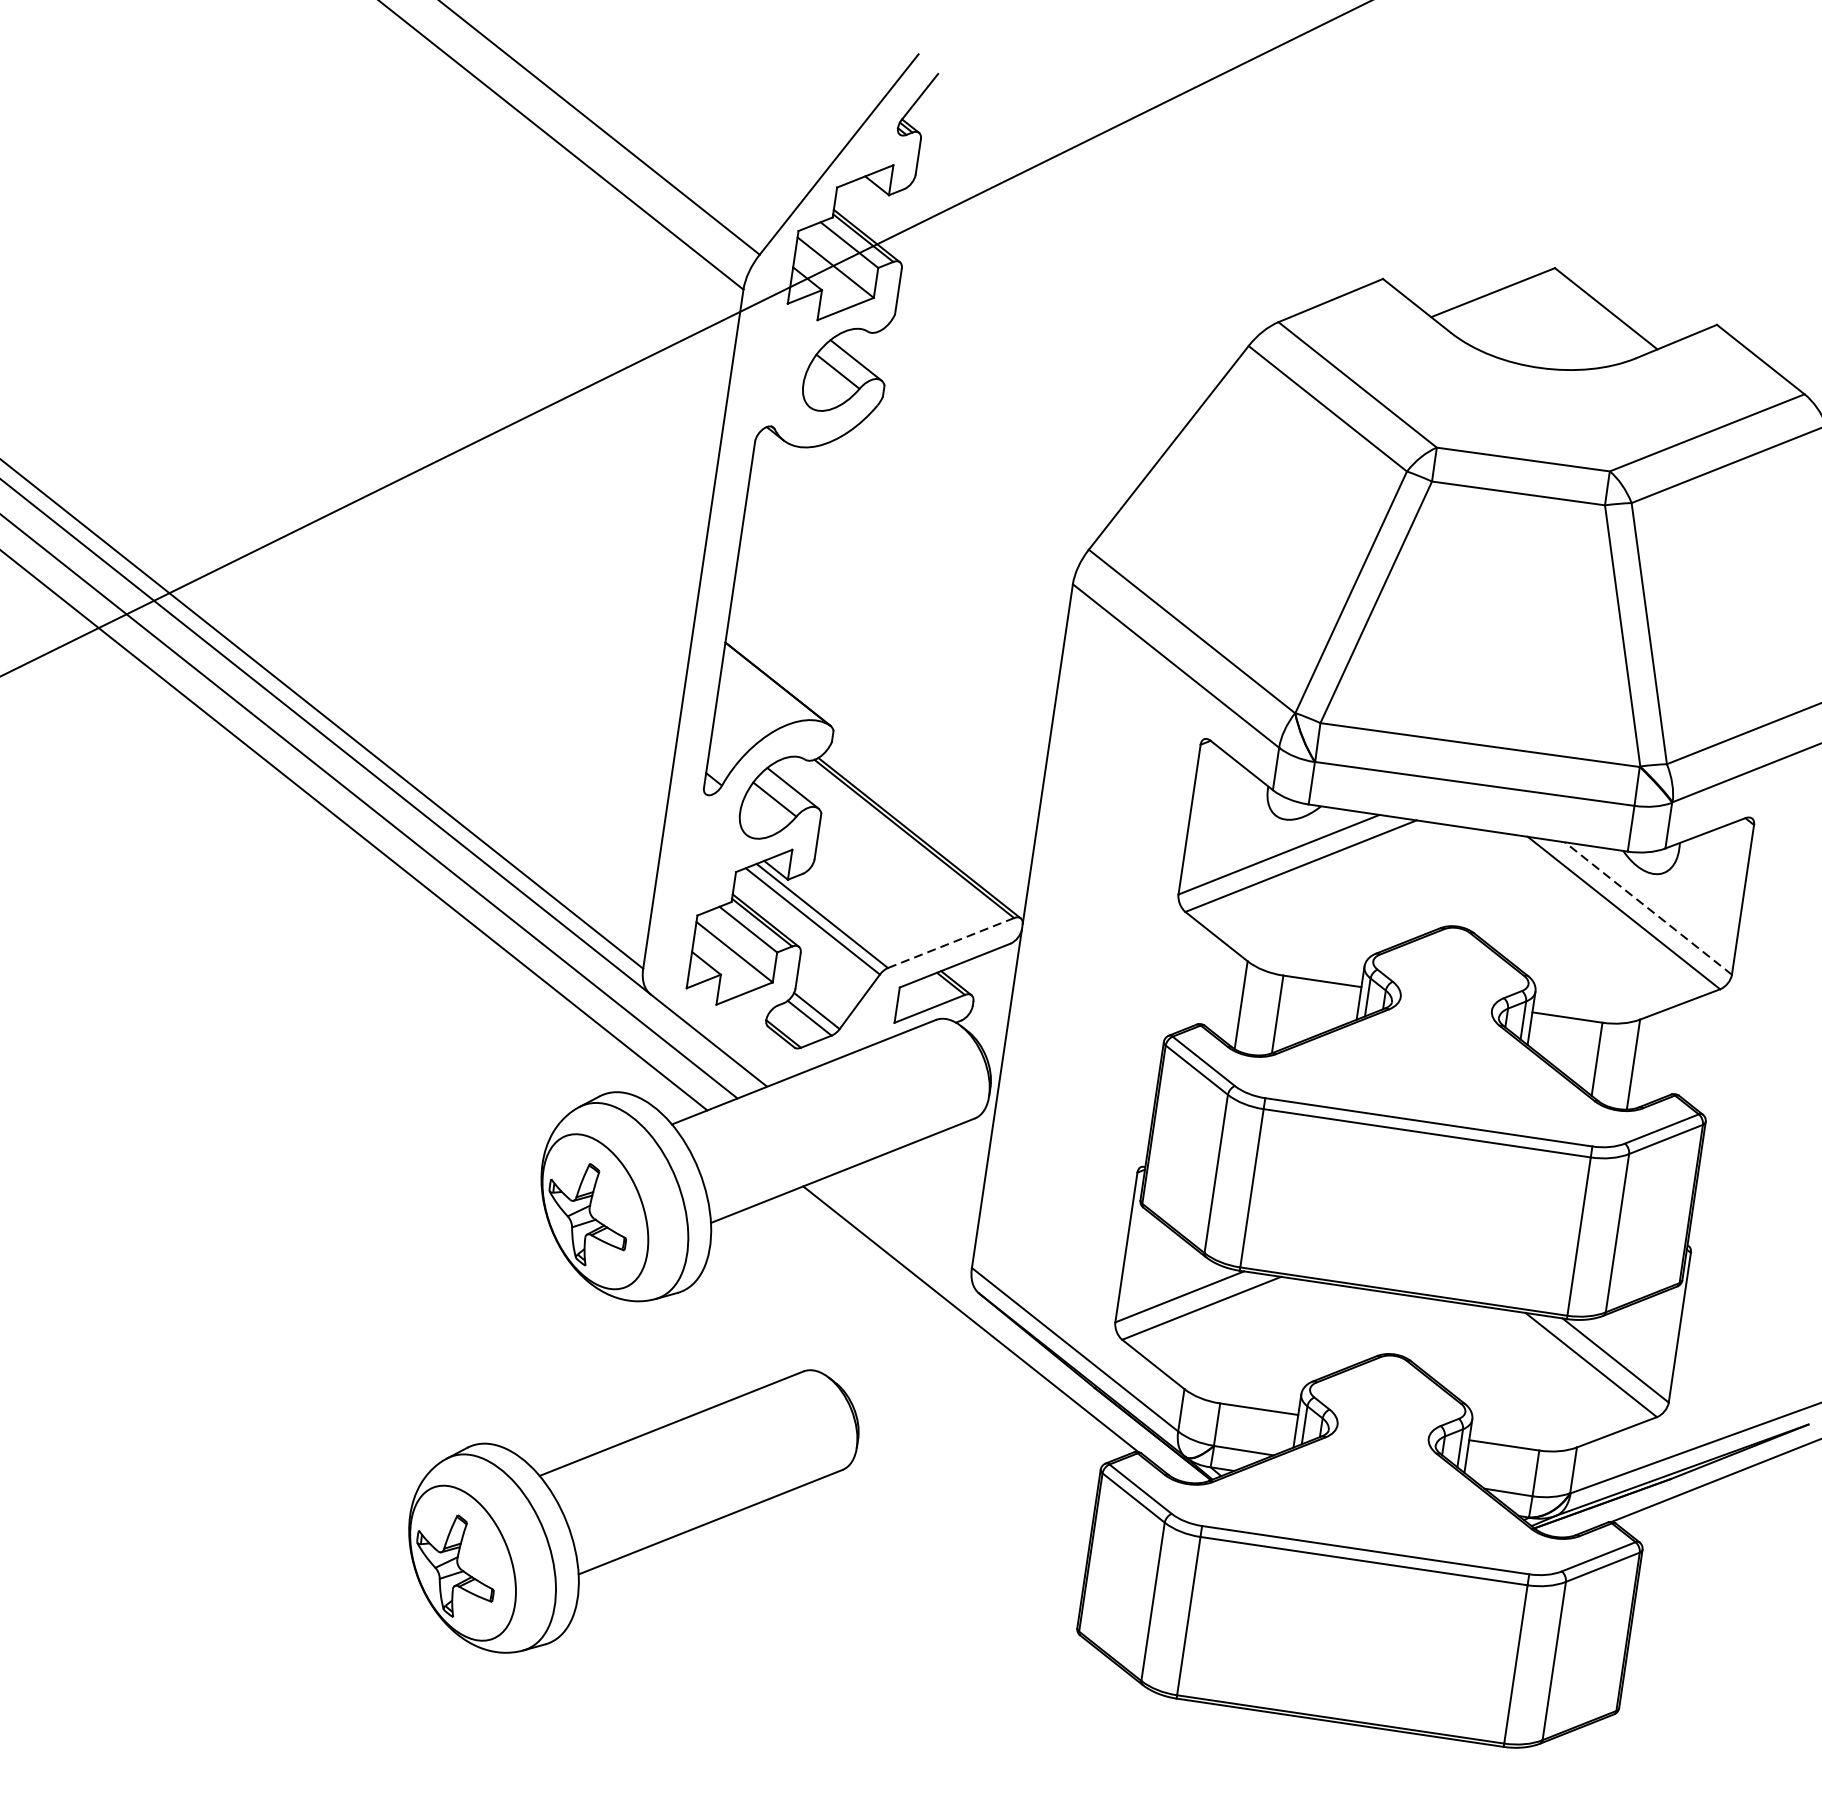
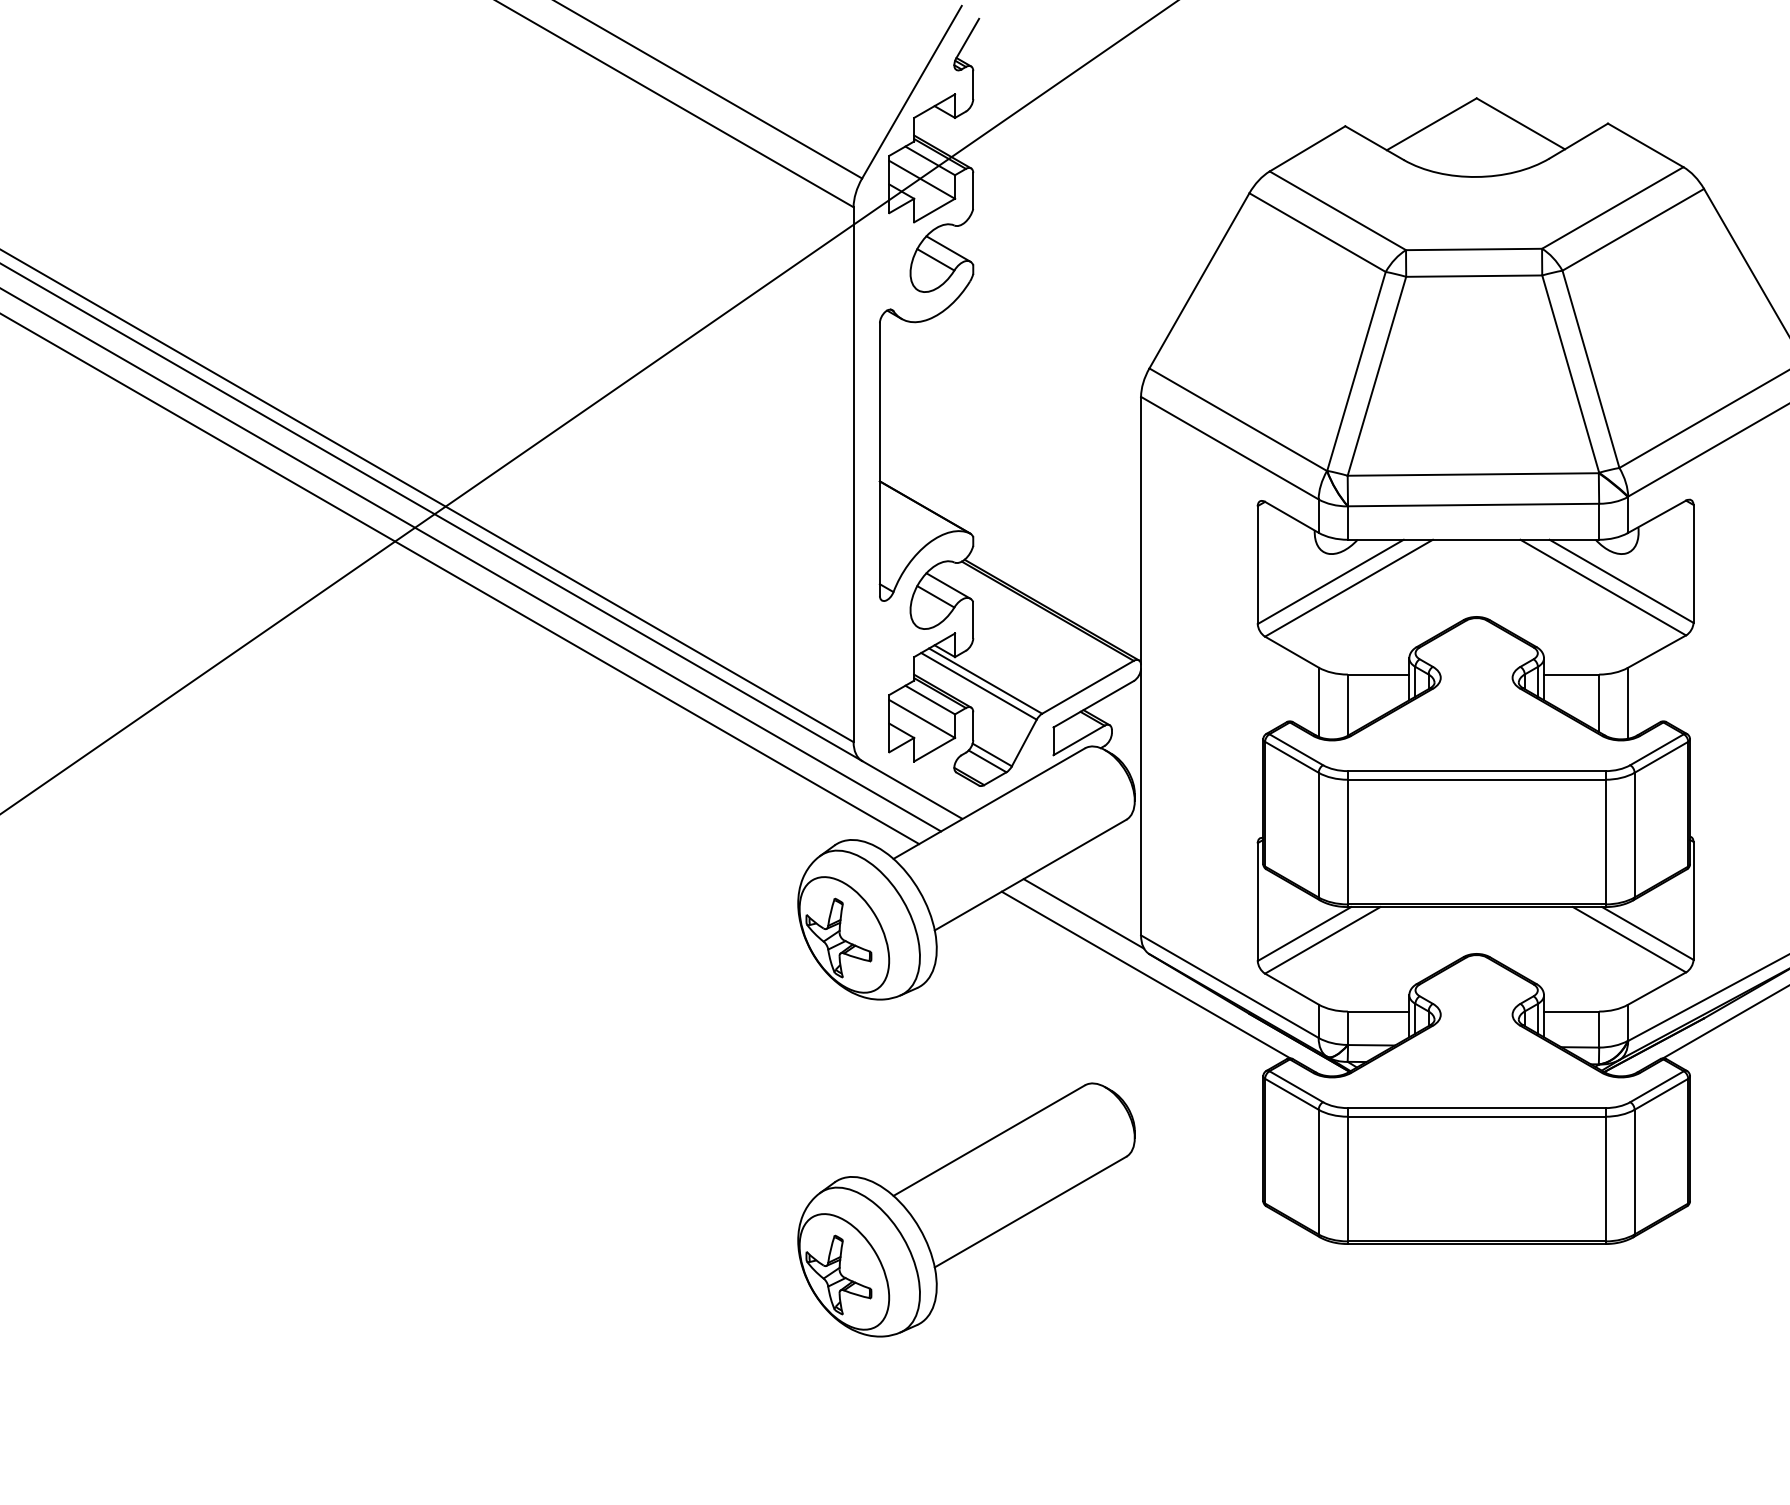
line: (1648, 908) -> (1621, 581), dashed -> solid
line: (950, 943) -> (1087, 687), dashed -> solid
line: (902, 1229) -> (1083, 913), added
part: (629, 1506) -> (966, 1209), moved

